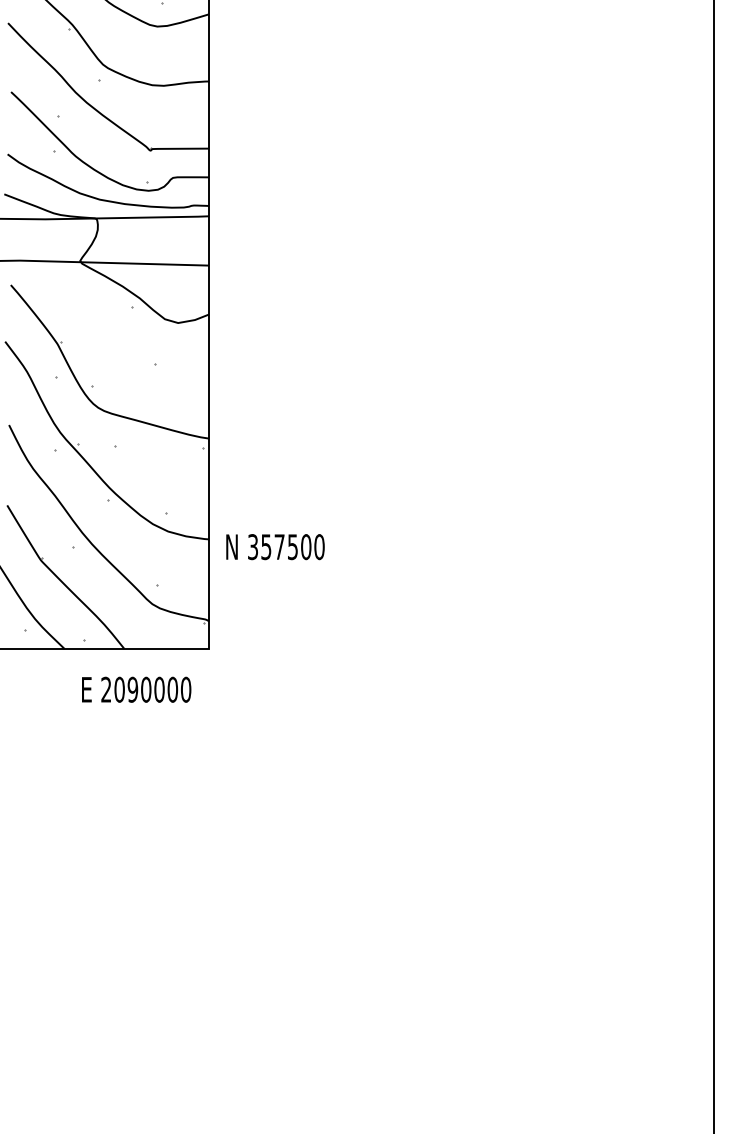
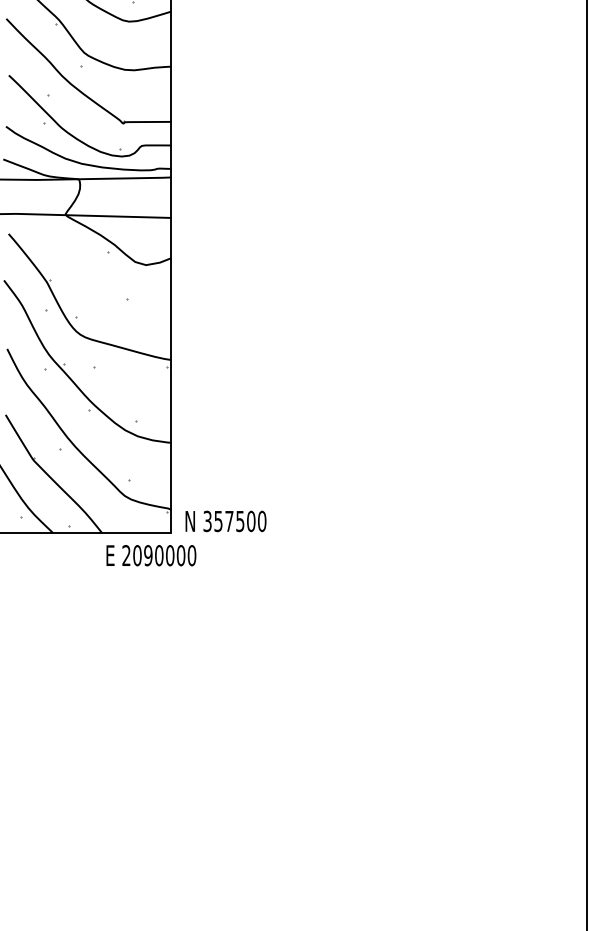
text: (275, 547) -> (226, 521), moved
text: (136, 689) -> (151, 555), moved

